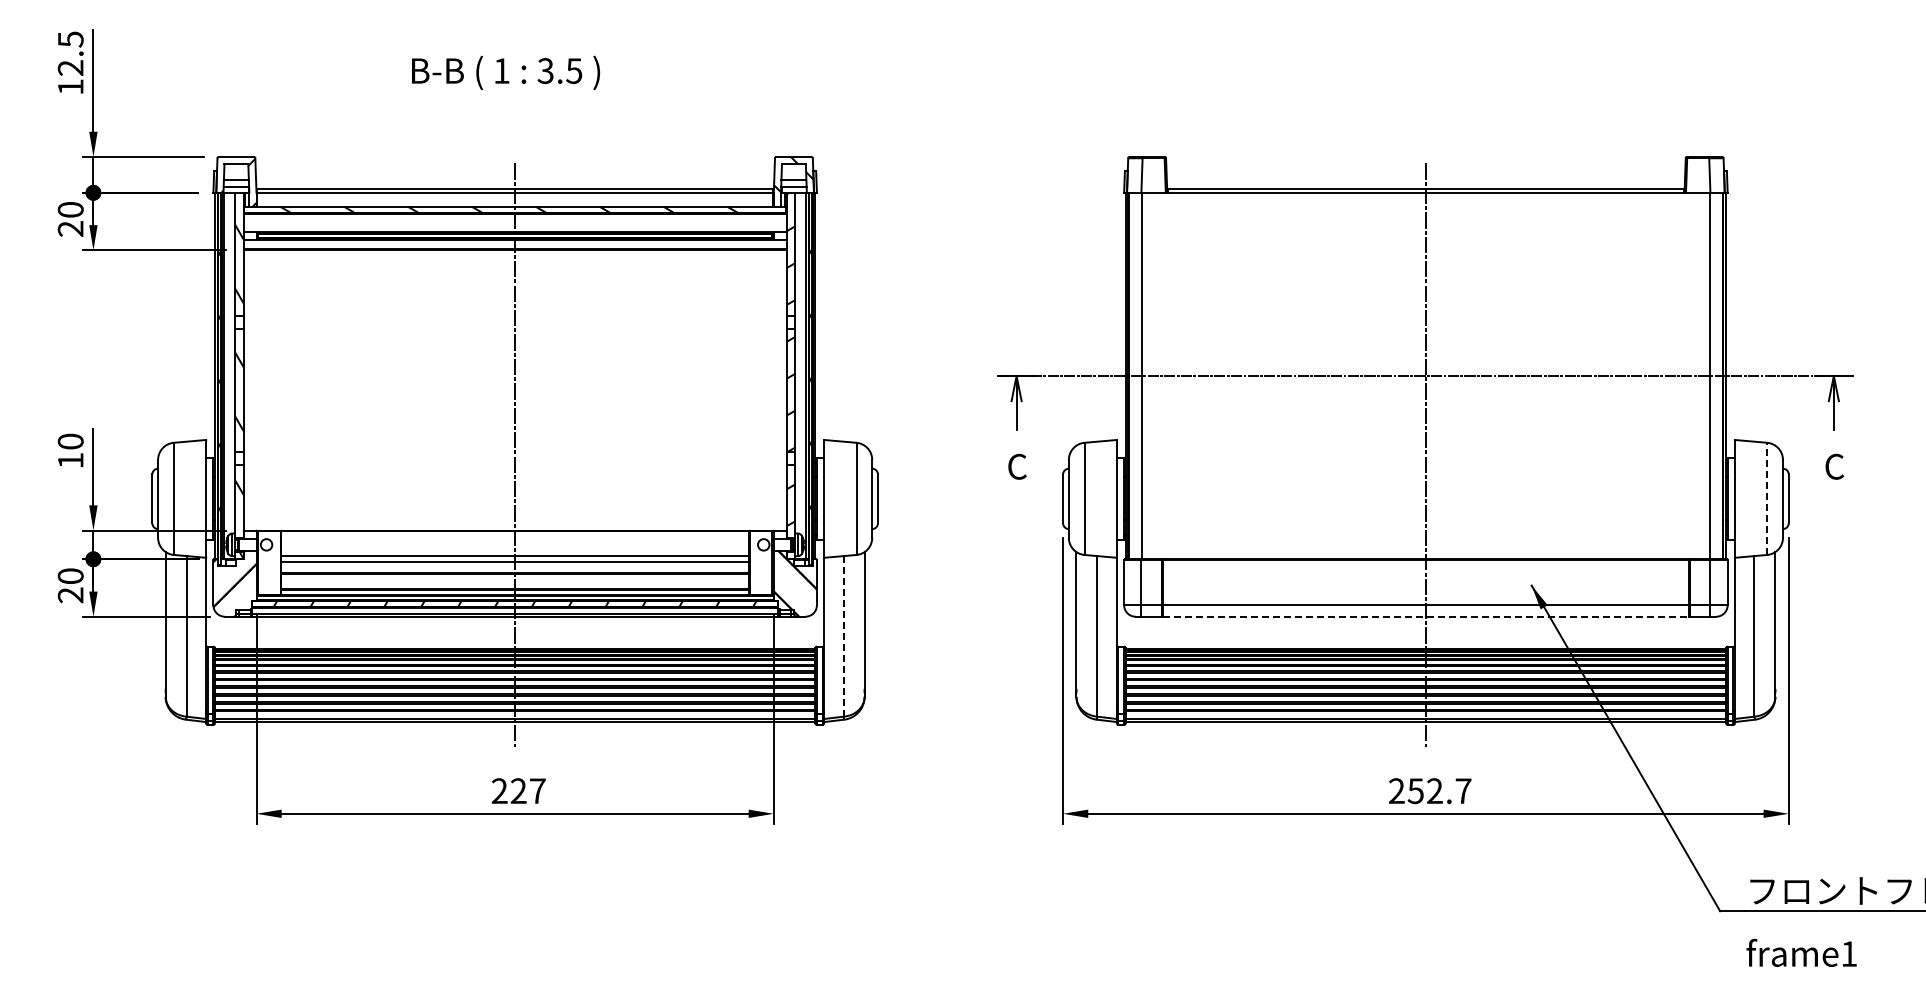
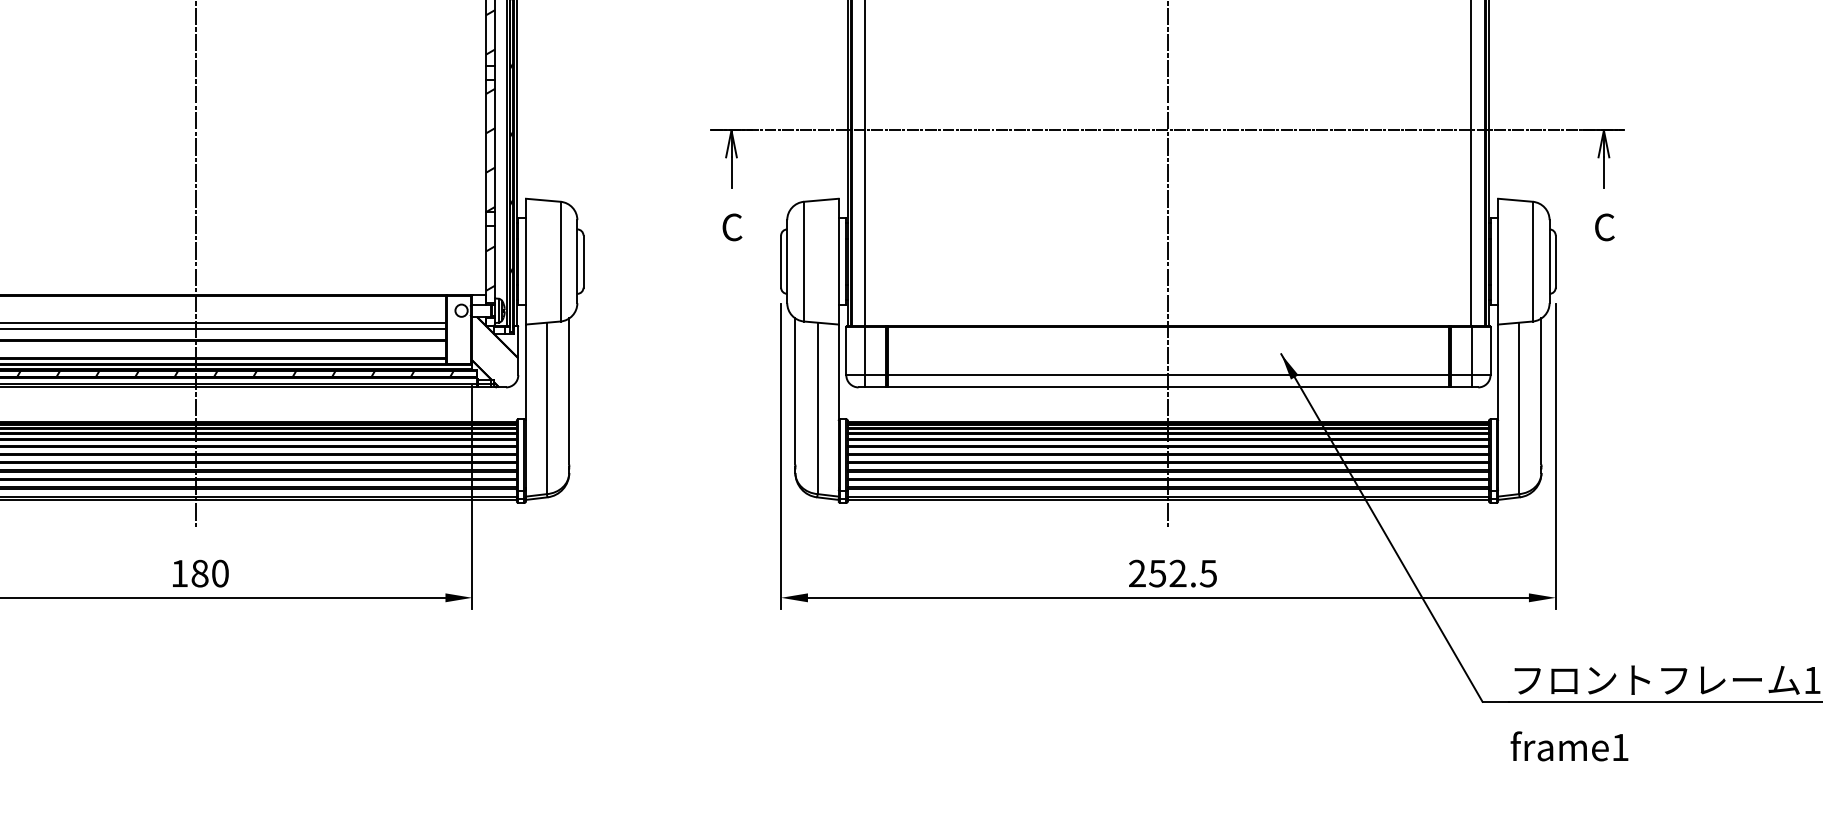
line: (1767, 498) -> (1533, 261), dashed -> solid
line: (1425, 616) -> (1167, 387), dashed -> solid
line: (843, 636) -> (546, 408), dashed -> solid
text: (518, 791) -> (199, 574), 227 -> 180
text: (1463, 791) -> (1208, 574), 252.7 -> 252.5

